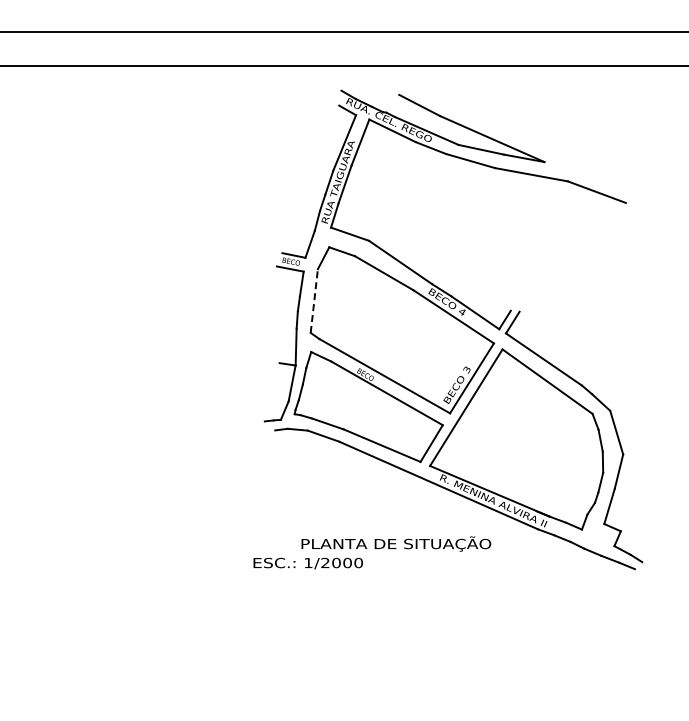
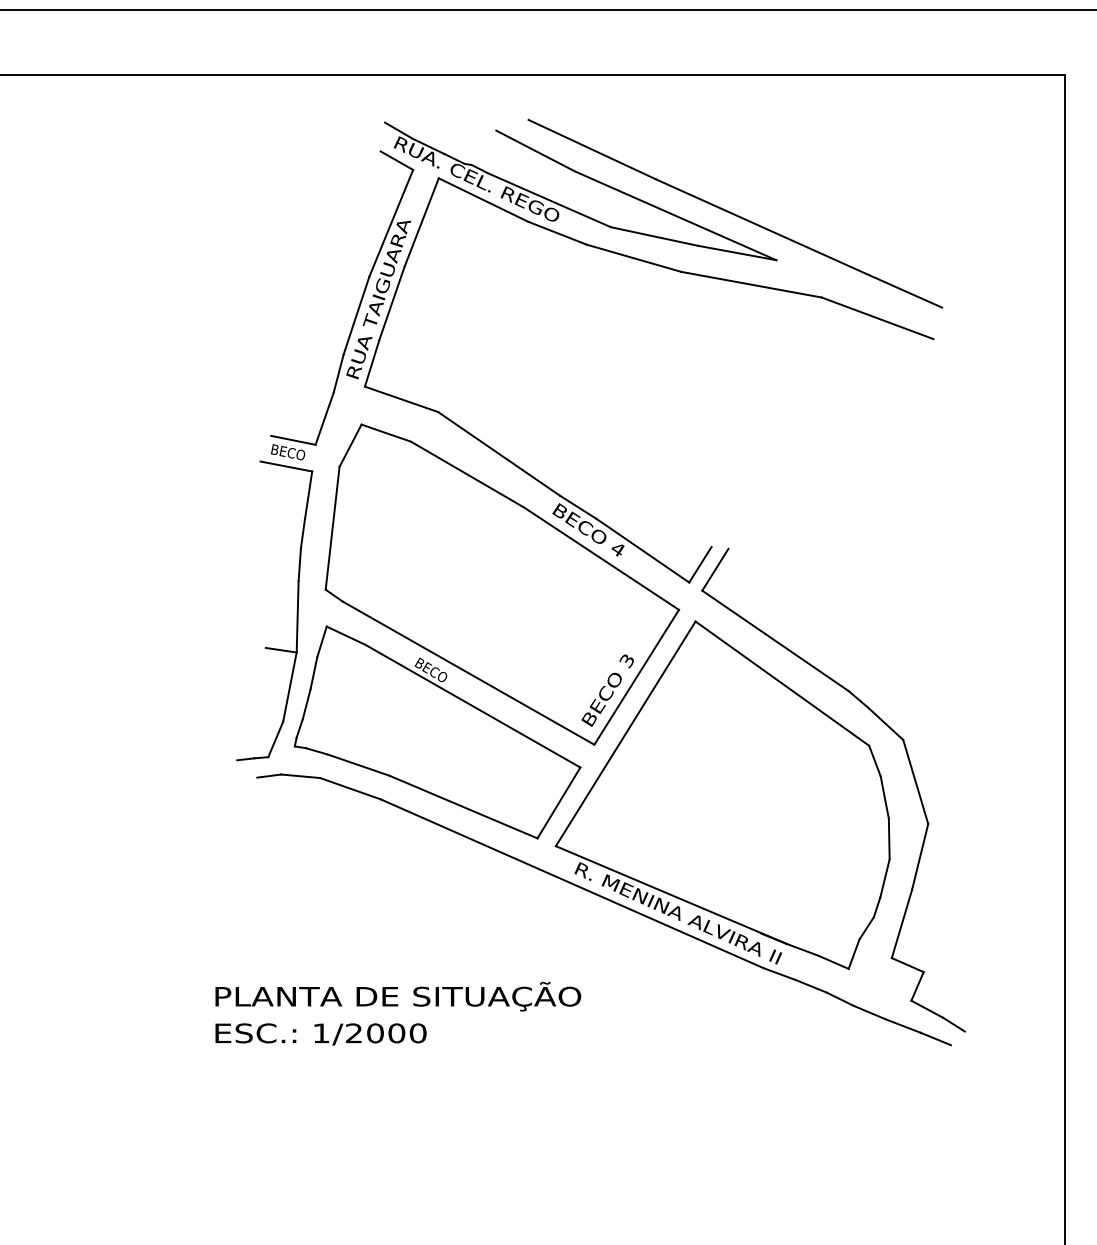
line: (522, 137) -> (734, 212), added
line: (314, 300) -> (333, 527), dashed -> solid
text: (396, 543) -> (398, 995), moved

